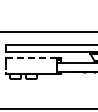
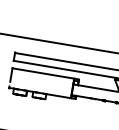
line: (31, 58) -> (42, 73), dashed -> solid

